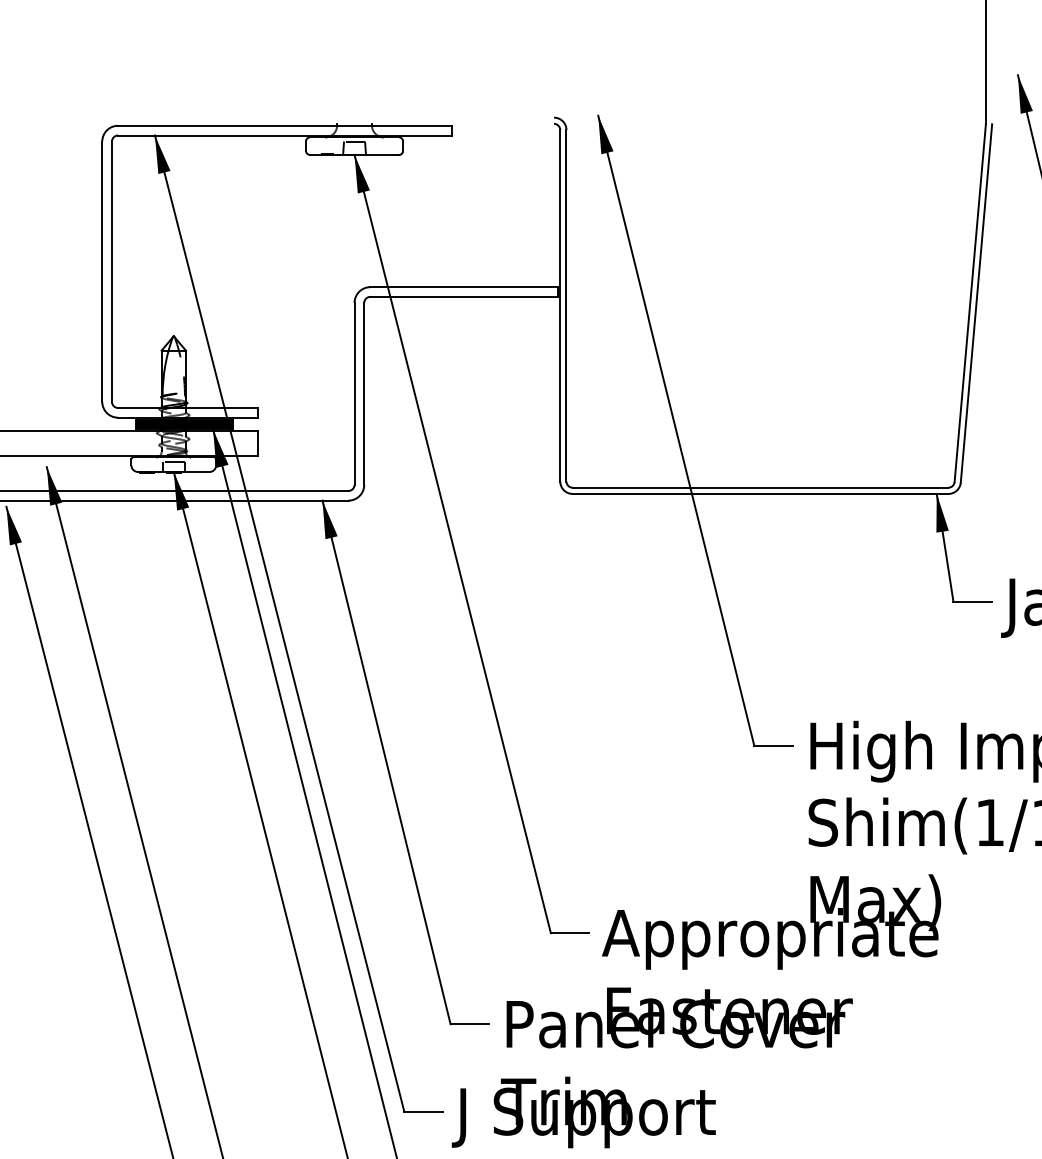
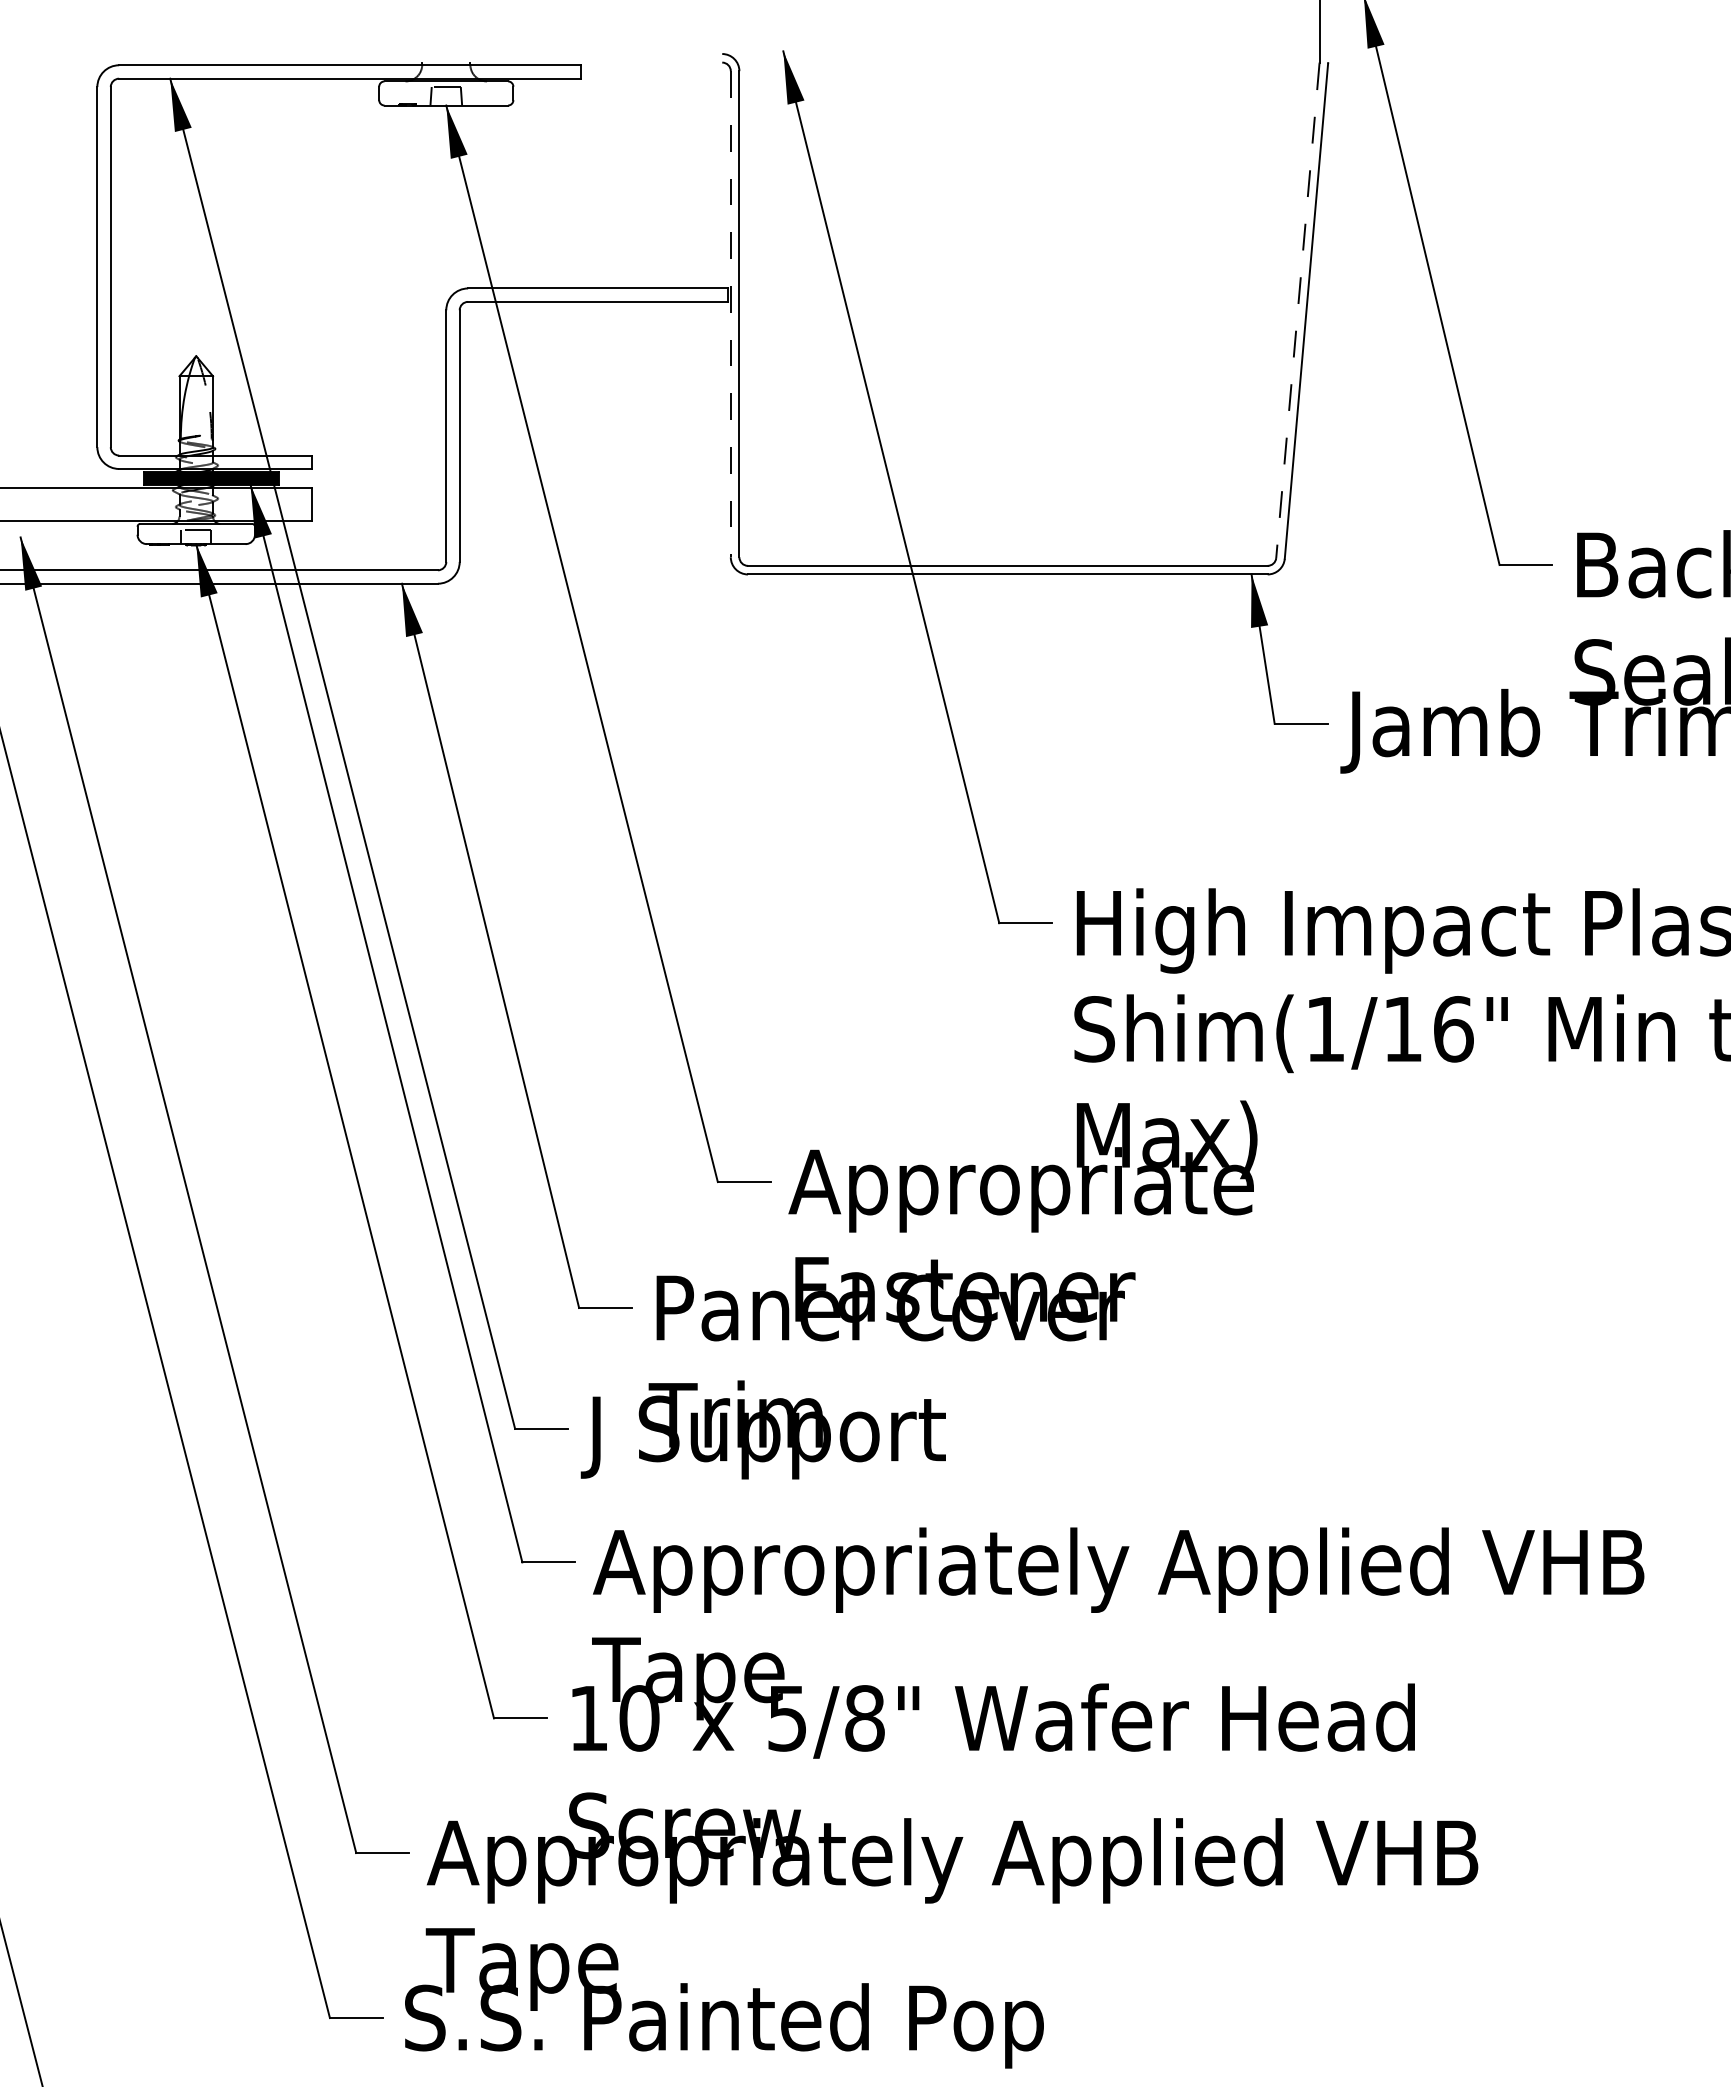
line: (969, 303) -> (1297, 311), solid -> dashed
line: (560, 305) -> (730, 314), solid -> dashed

